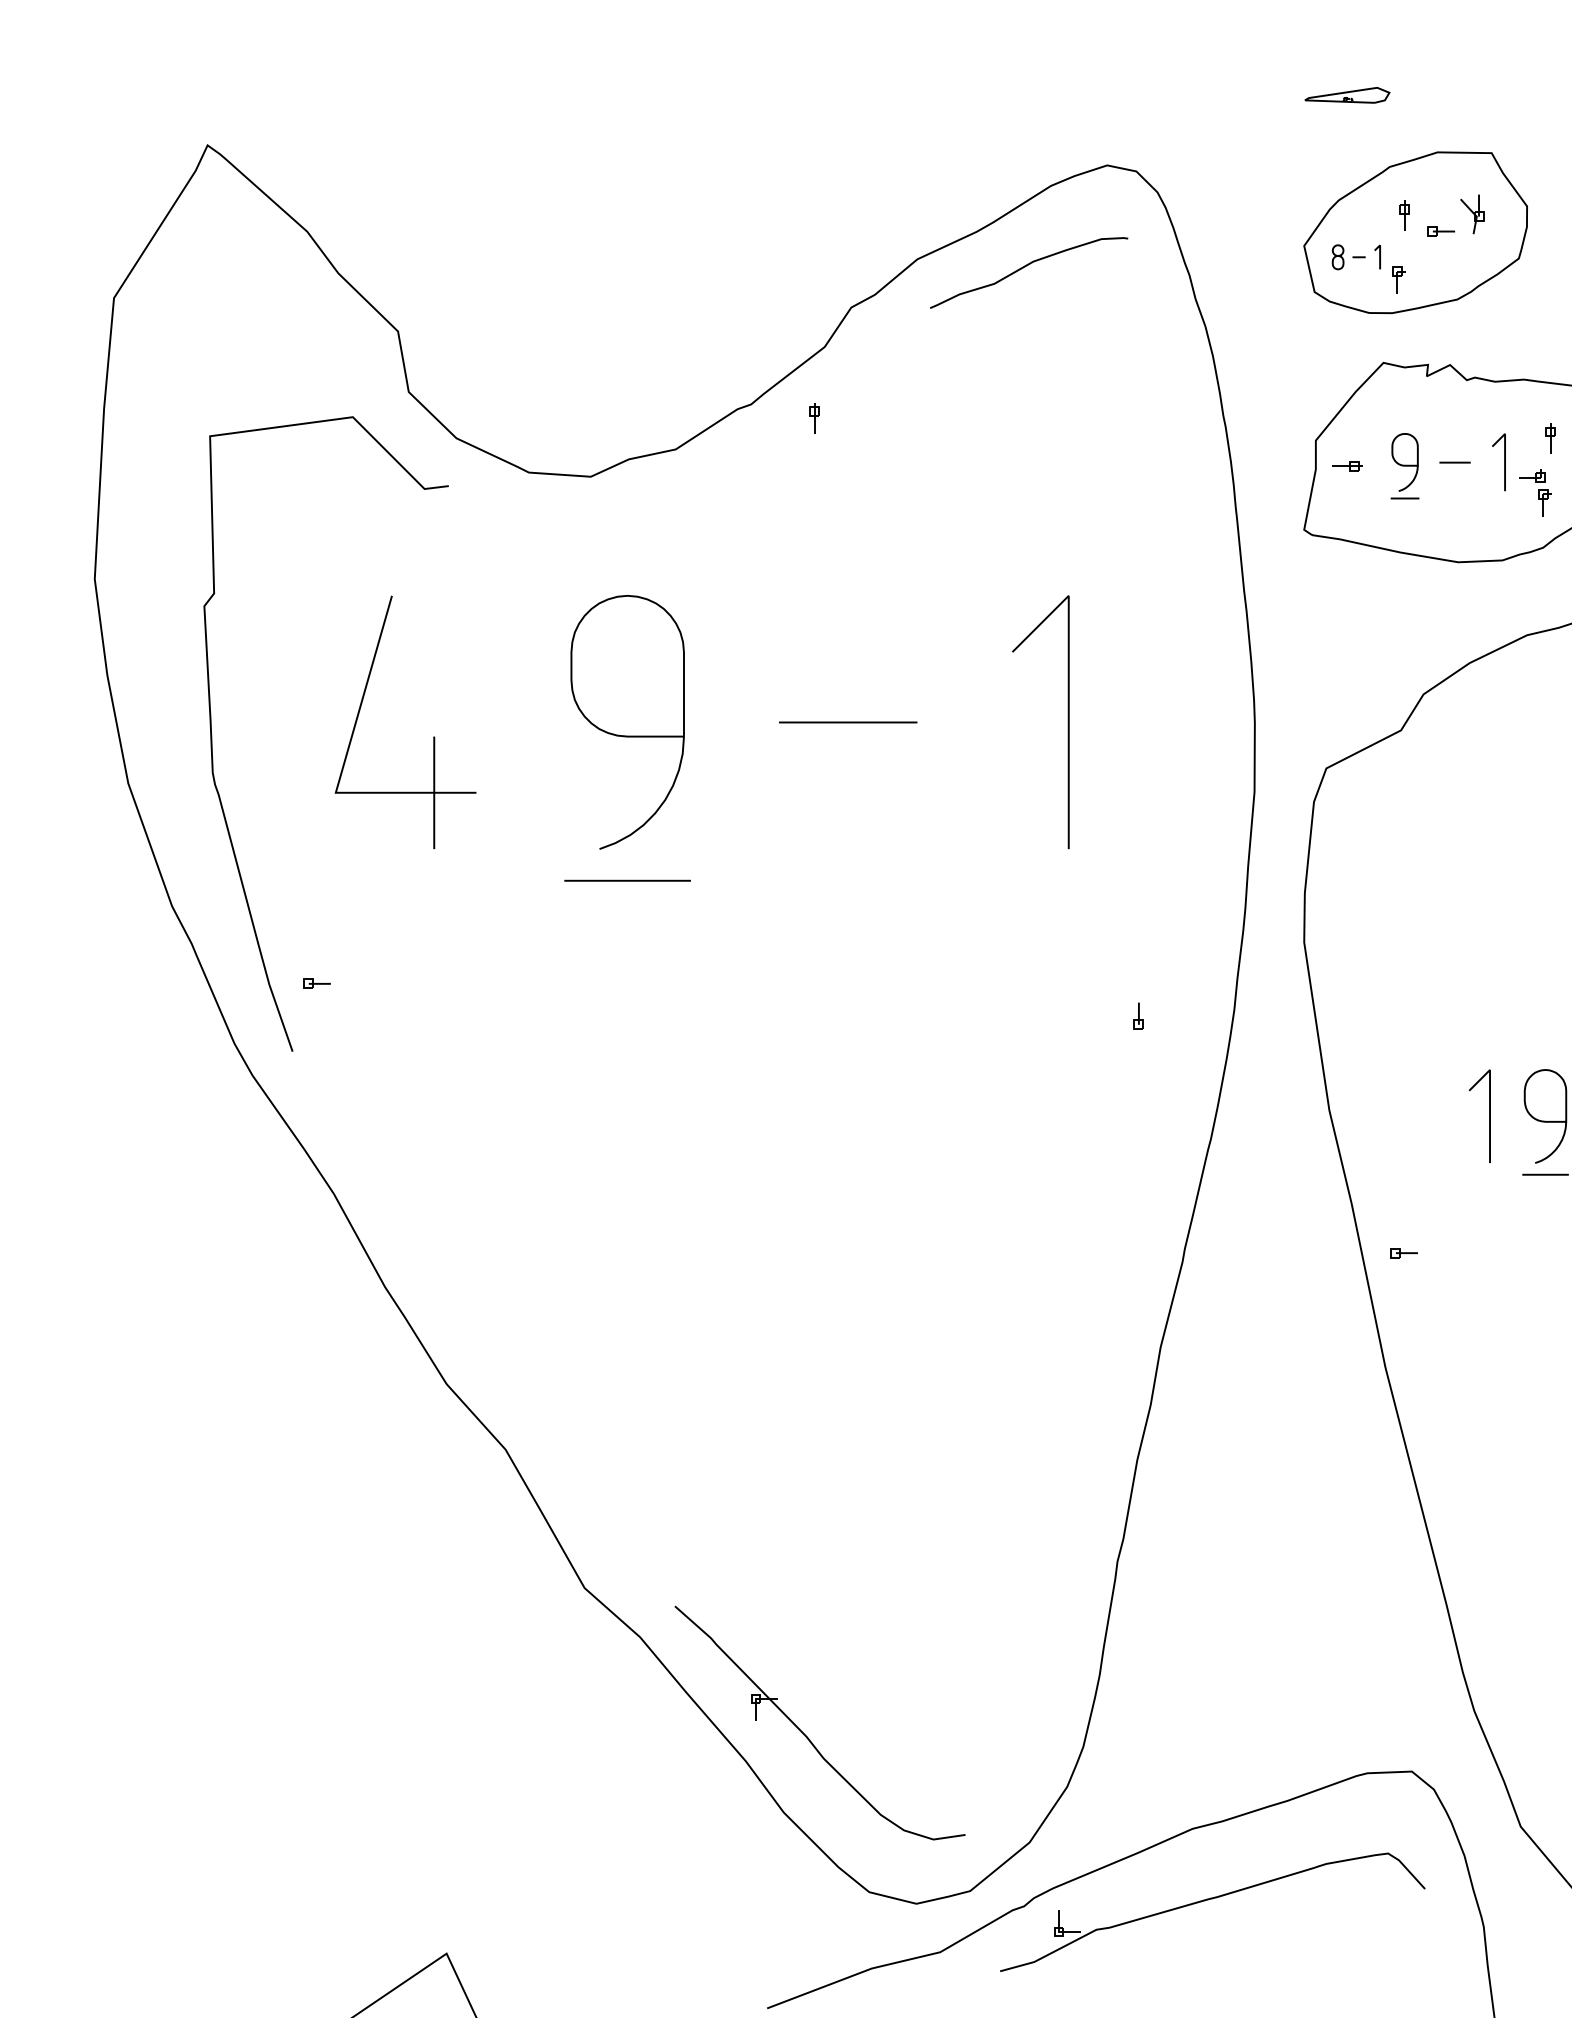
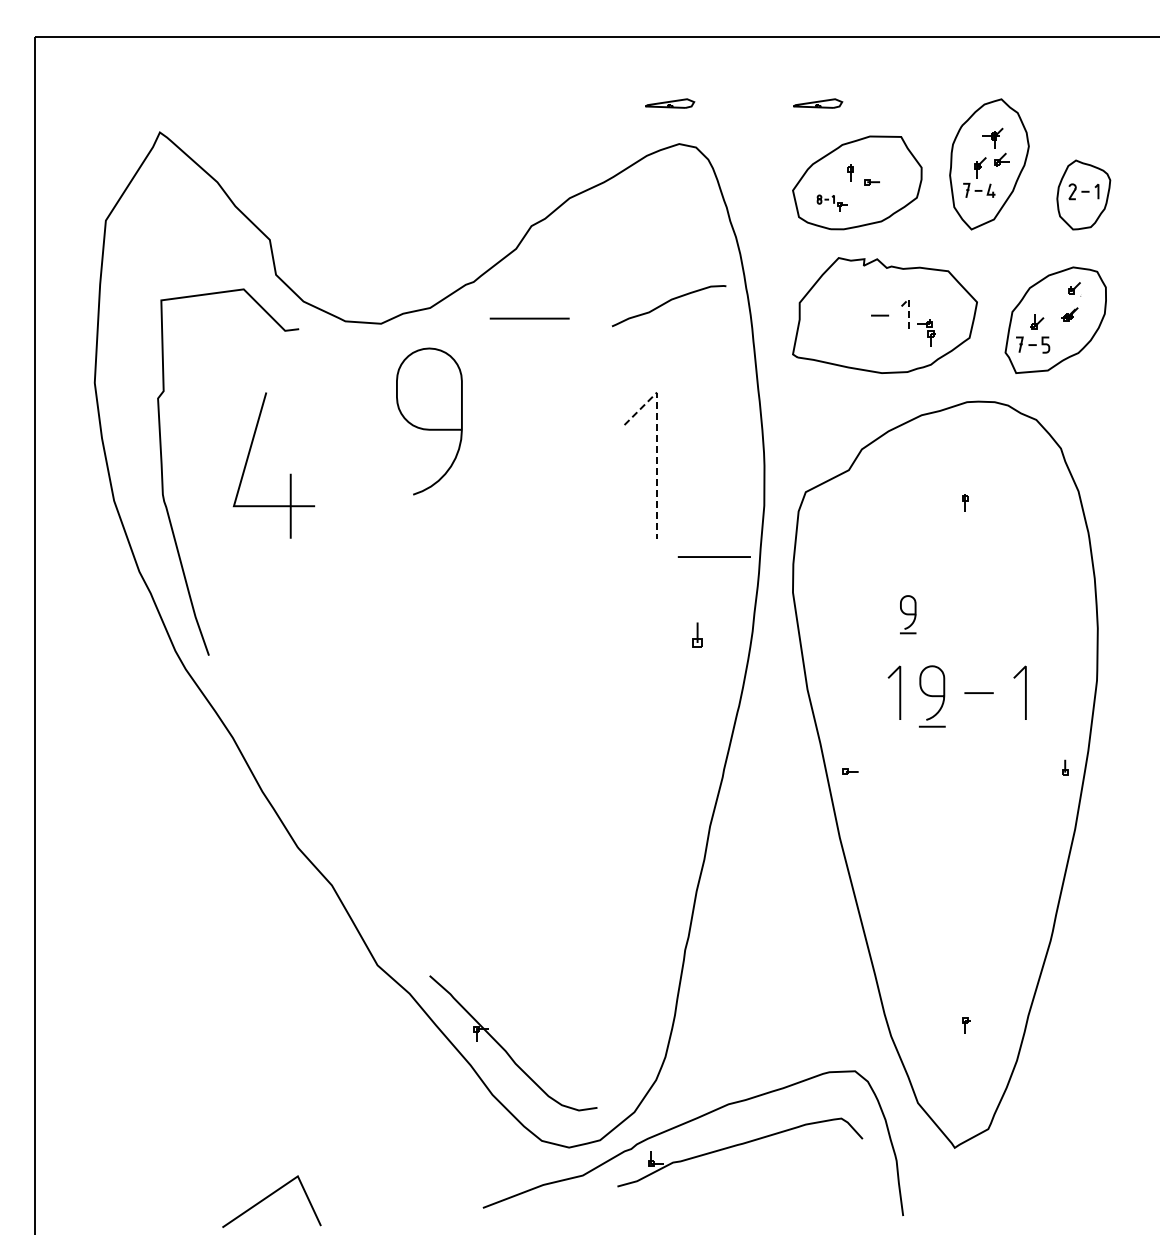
part: (1092, 95) -> (670, 103), added
part: (1471, 212) -> (889, 171), removed
curve: (1024, 268) -> (666, 303), moved
part: (1367, 268) -> (829, 203), size x0.6
part: (814, 417) -> (510, 289), removed
part: (1551, 438) -> (935, 301), removed
line: (1504, 452) -> (908, 309), solid -> dashed
part: (1346, 465) -> (817, 317), removed
part: (1405, 465) -> (908, 614), moved
line: (1069, 682) -> (657, 442), solid -> dashed
line: (847, 722) -> (529, 318), moved
curve: (627, 734) -> (429, 428), moved
line: (626, 879) -> (713, 556), moved
part: (316, 983) -> (222, 616), removed
part: (1138, 1016) -> (697, 635), size x1.6

